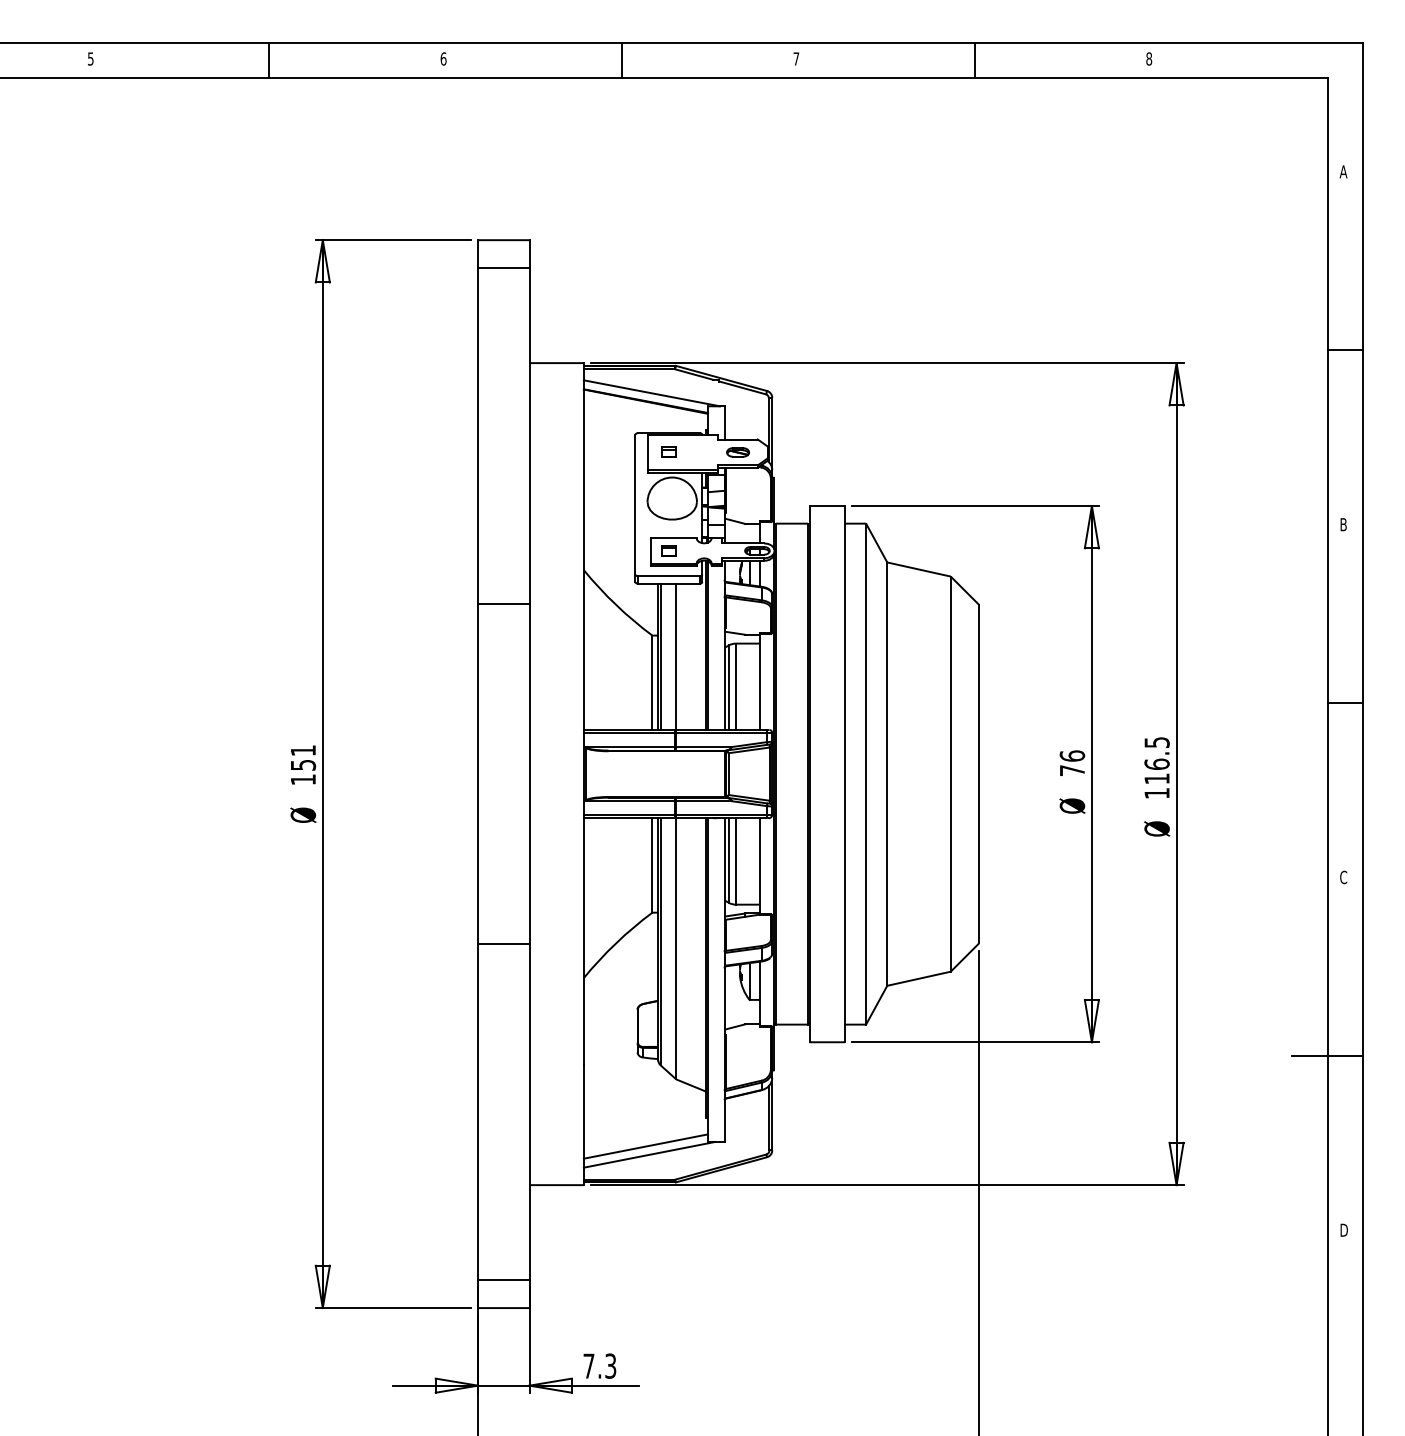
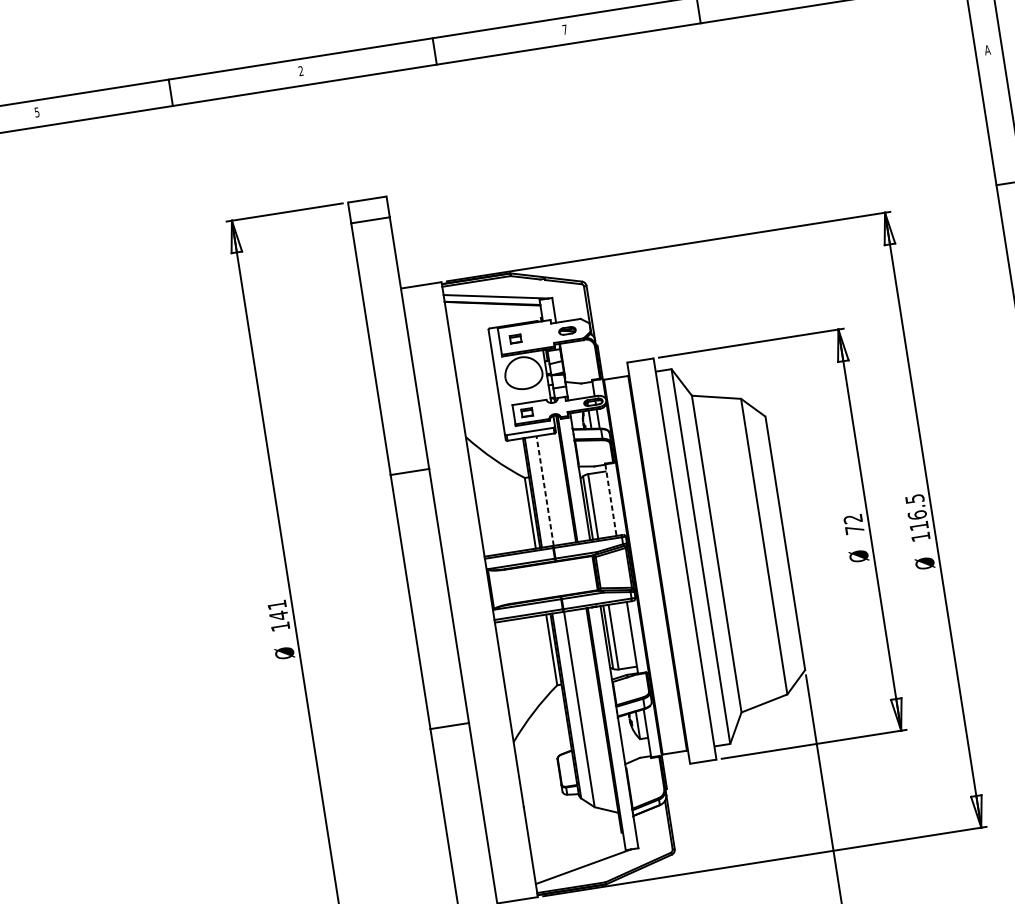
text: (443, 58) -> (300, 70), 6 -> 2
line: (676, 656) -> (545, 490), solid -> dashed
line: (760, 682) -> (611, 500), solid -> dashed
text: (1072, 755) -> (853, 518), 76 -> 72
text: (303, 765) -> (279, 616), 151 -> 141
line: (645, 1146) -> (579, 860), removed

